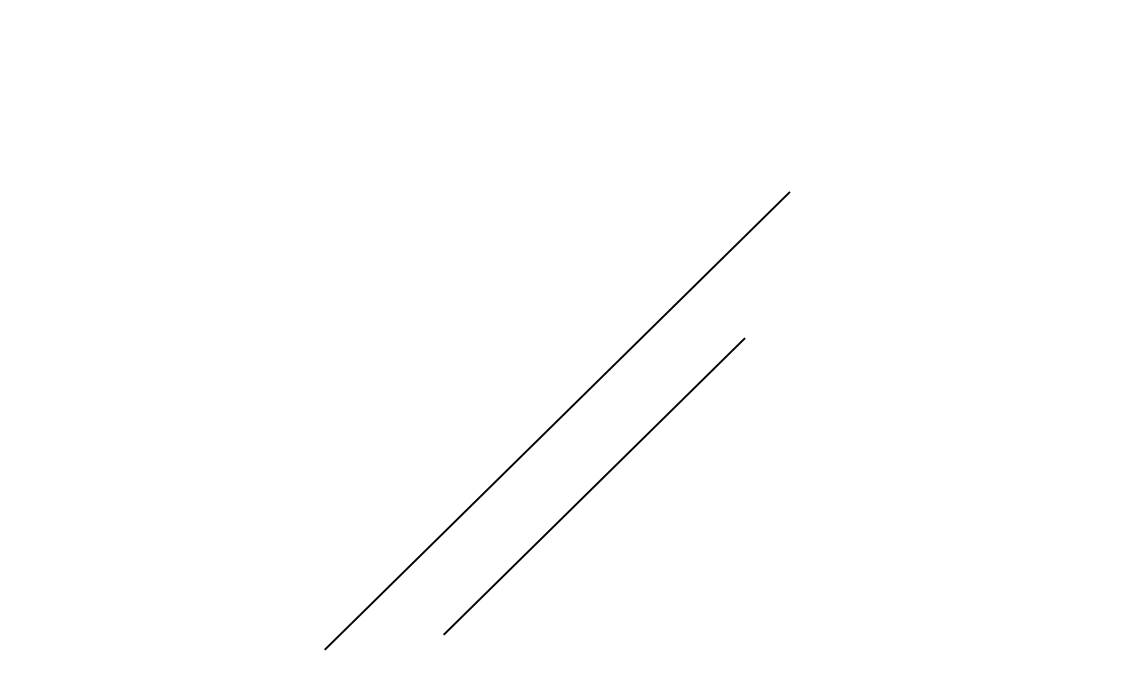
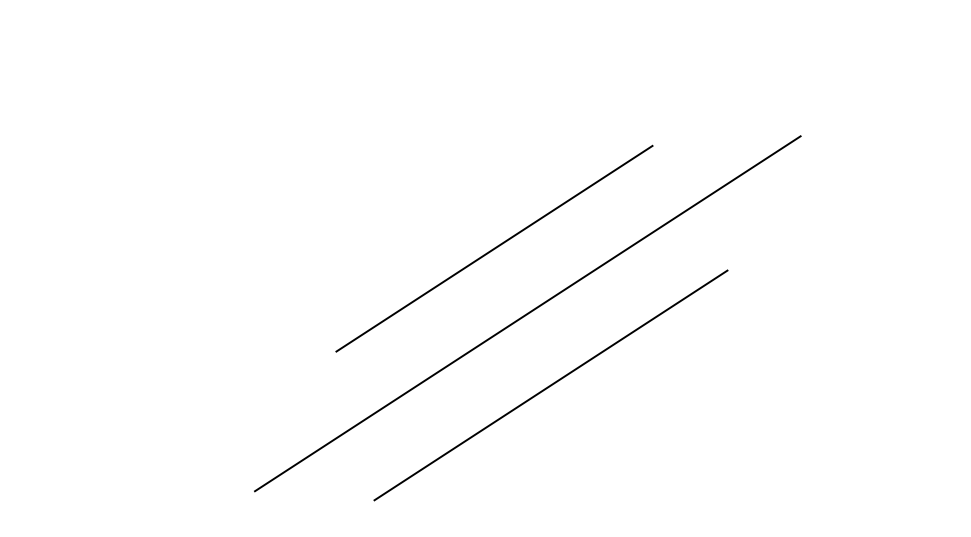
line: (511, 363) -> (494, 248), added

